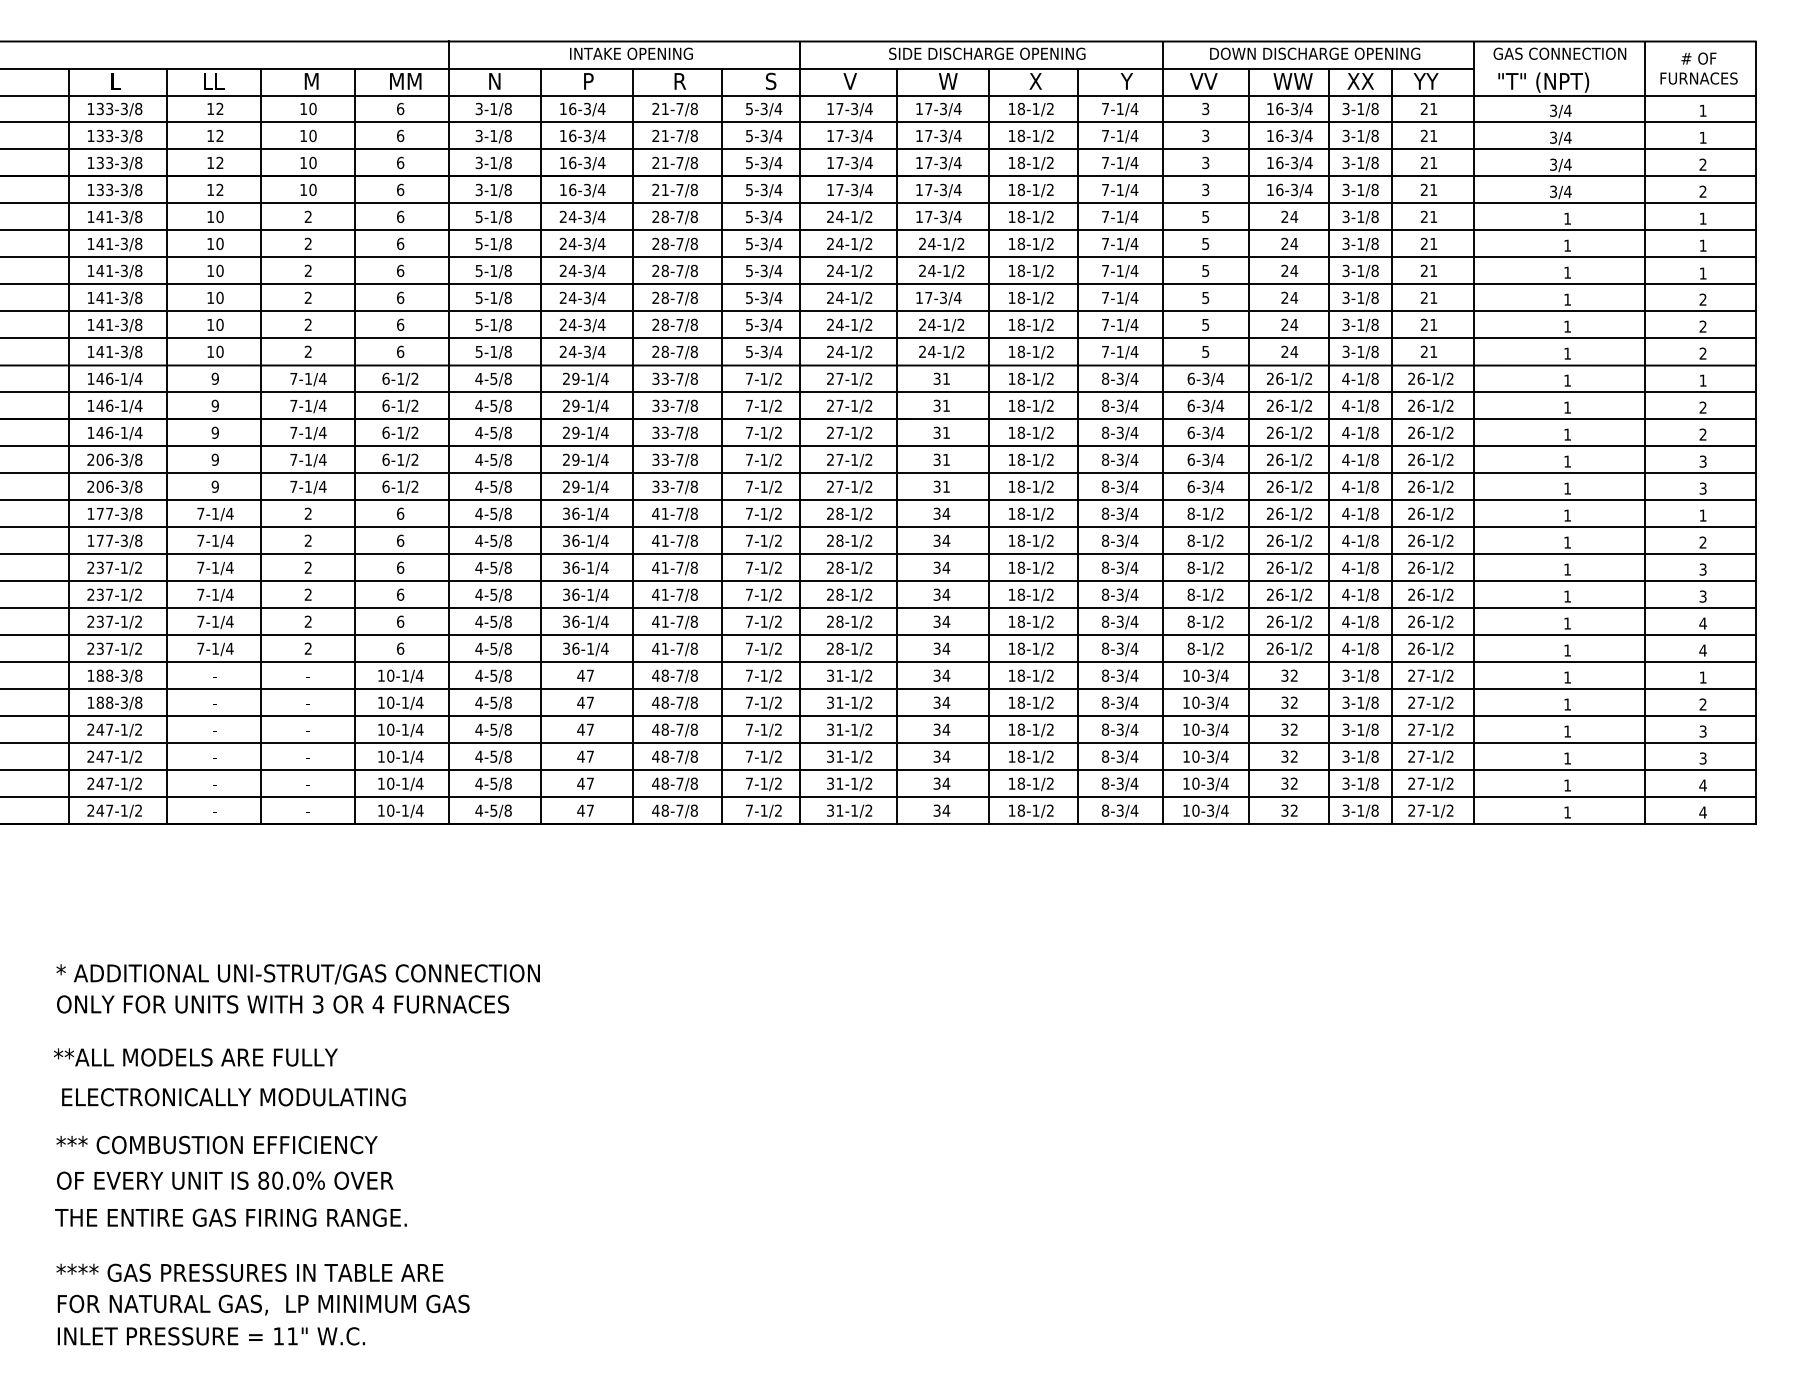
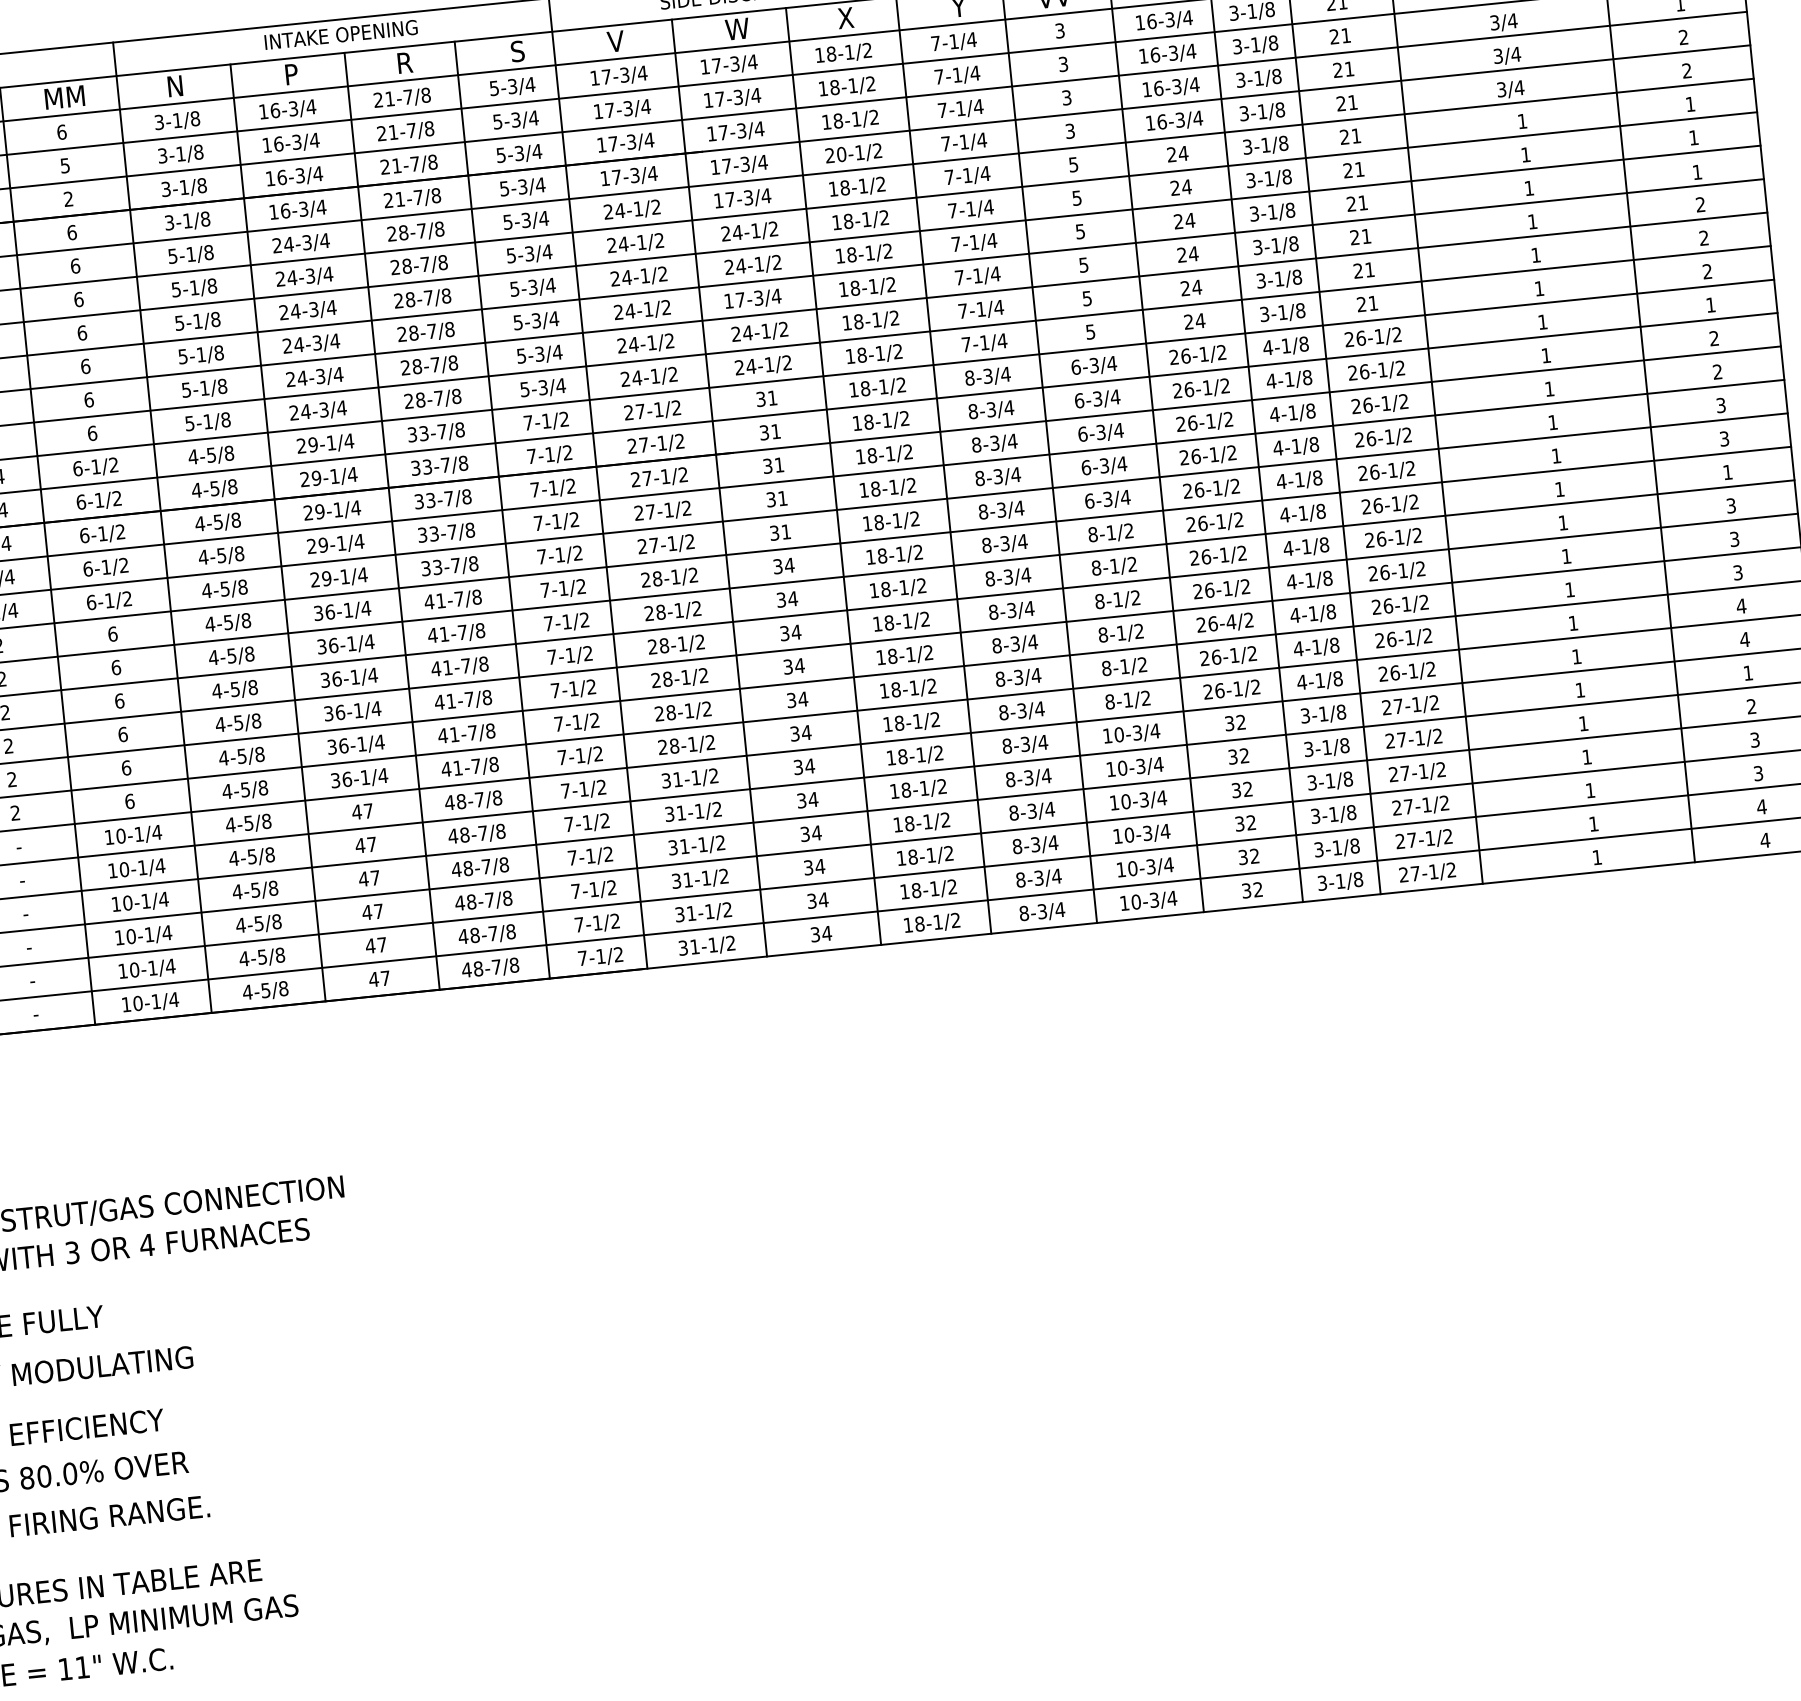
text: (400, 135) -> (65, 165), 6 -> 5
text: (400, 162) -> (68, 198), 6 -> 2
text: (1016, 189) -> (835, 154), 18-1/2 -> 20-1/2
text: (1702, 542) -> (1730, 505), 2 -> 3
text: (1294, 594) -> (1231, 621), 26-1/2 -> 26-4/2

